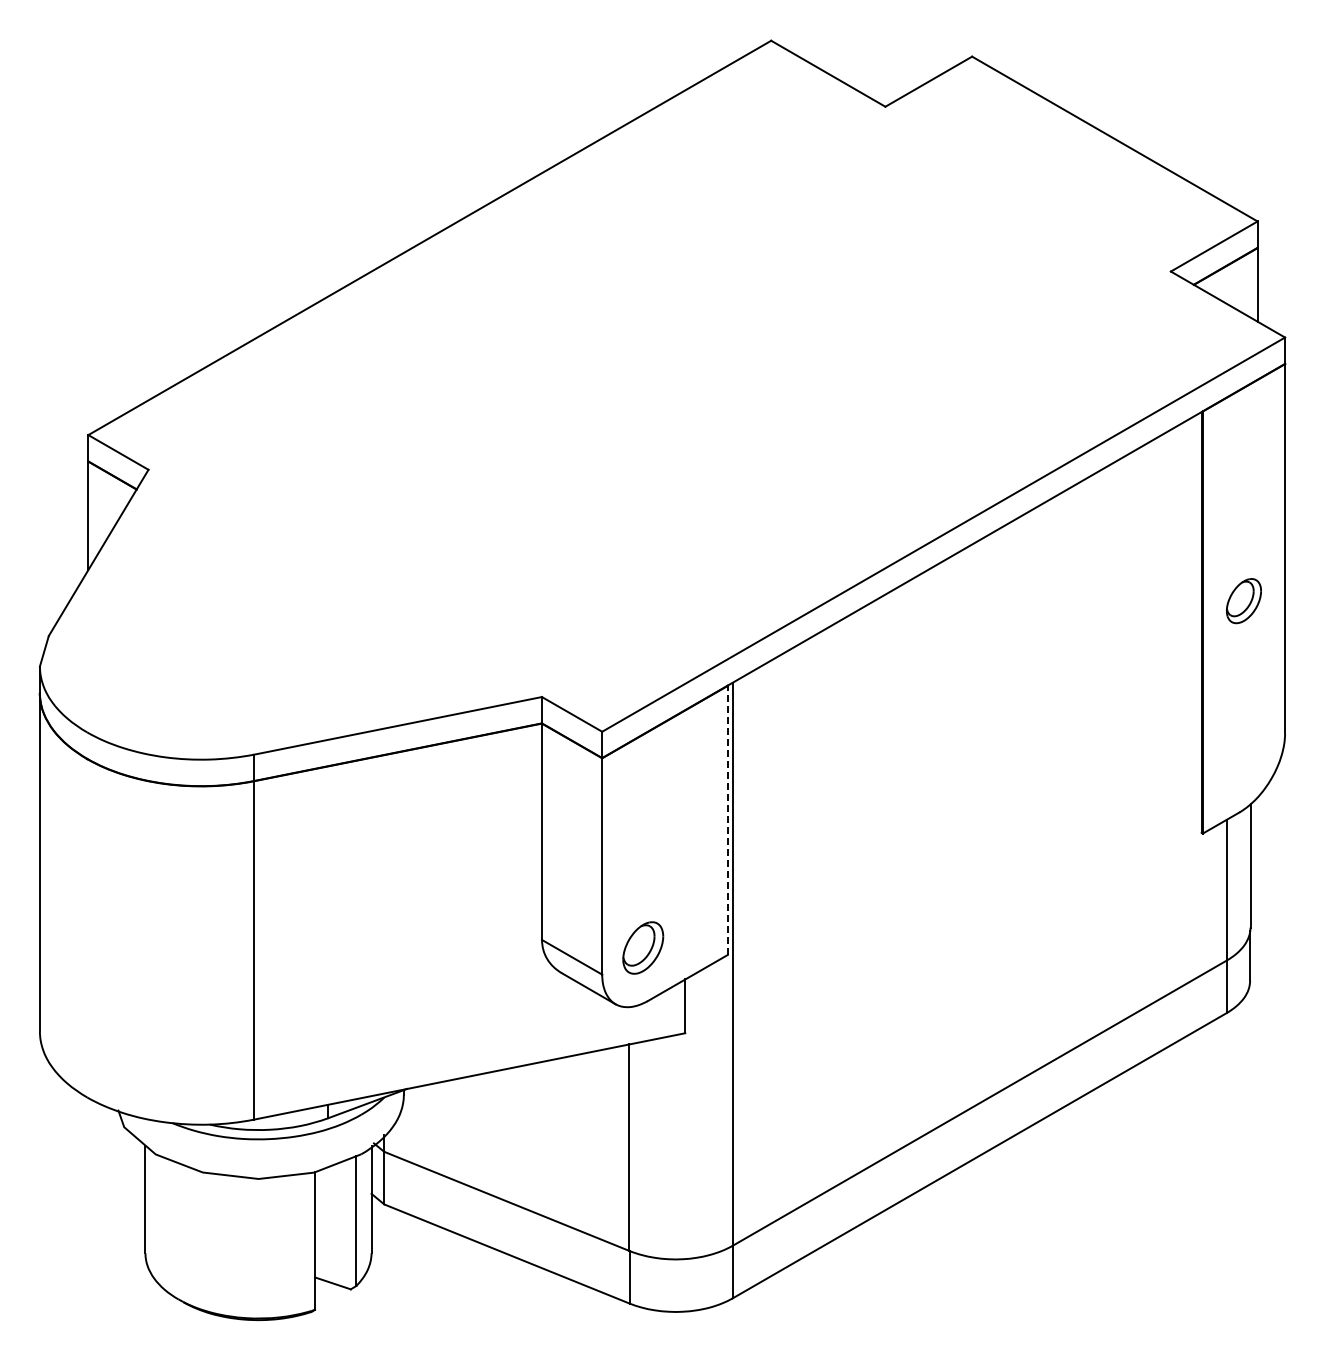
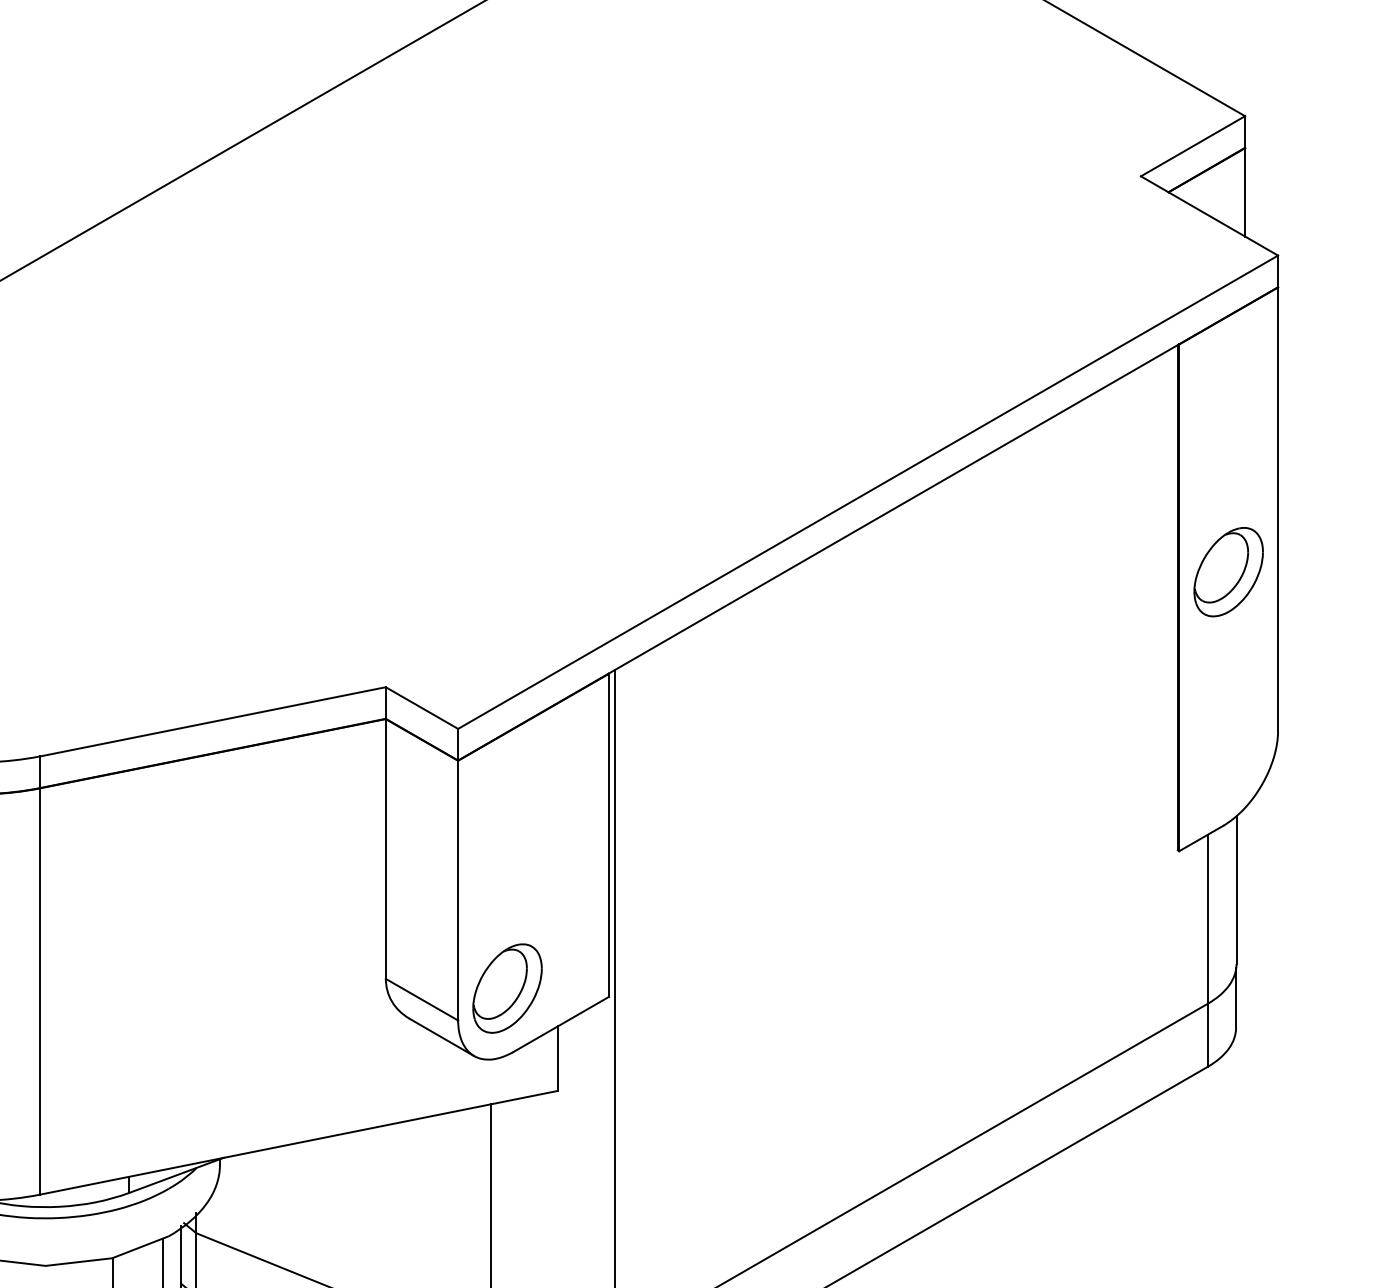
part: (1243, 600) -> (1228, 571), size x1.67
line: (727, 820) -> (608, 835), dashed -> solid
part: (642, 947) -> (506, 987), size x1.43

